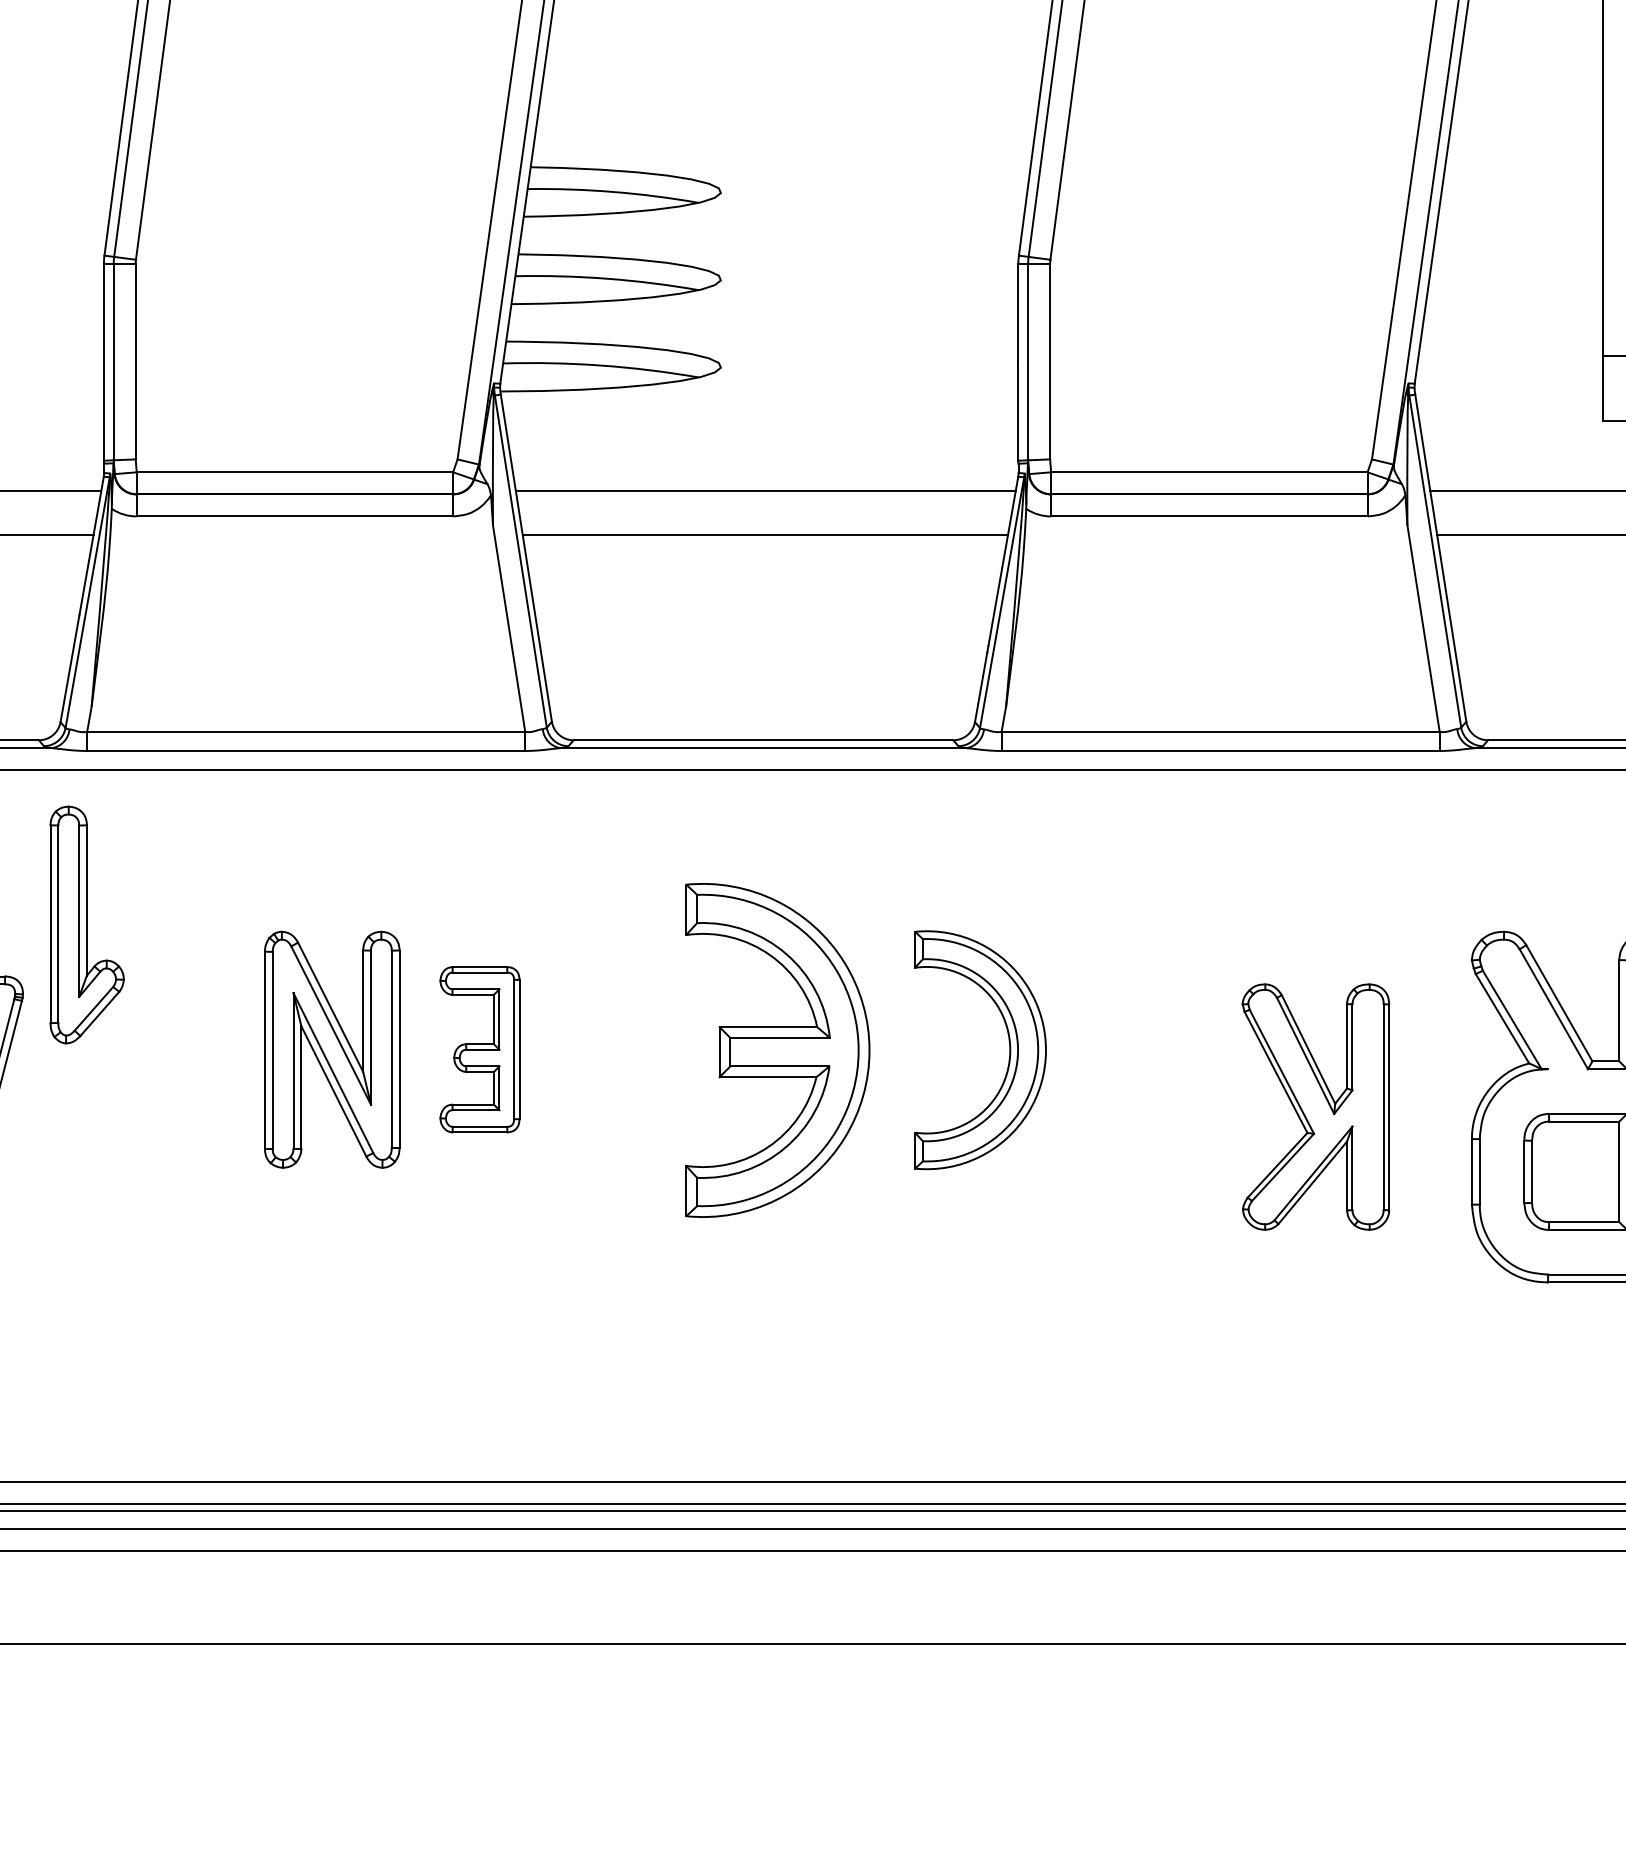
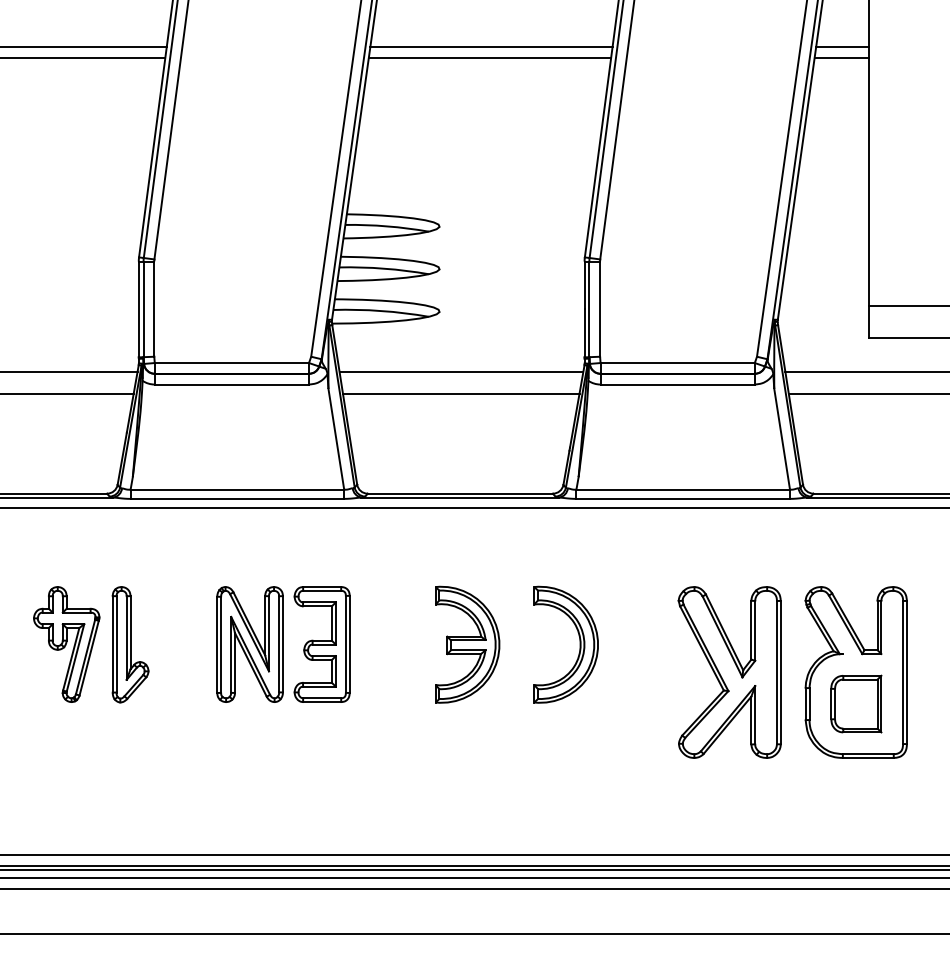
part: (86, 924) -> (130, 644), moved
part: (478, 1049) -> (321, 644), size x1.43
part: (778, 1049) -> (467, 644), size x0.71
part: (1315, 1107) -> (729, 672), size x1.43

